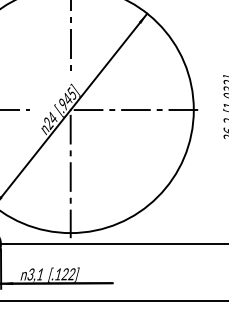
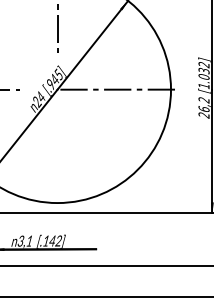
line: (70, 176) -> (57, 150), removed
text: (64, 273) -> (51, 240), [.122] -> [.142]

